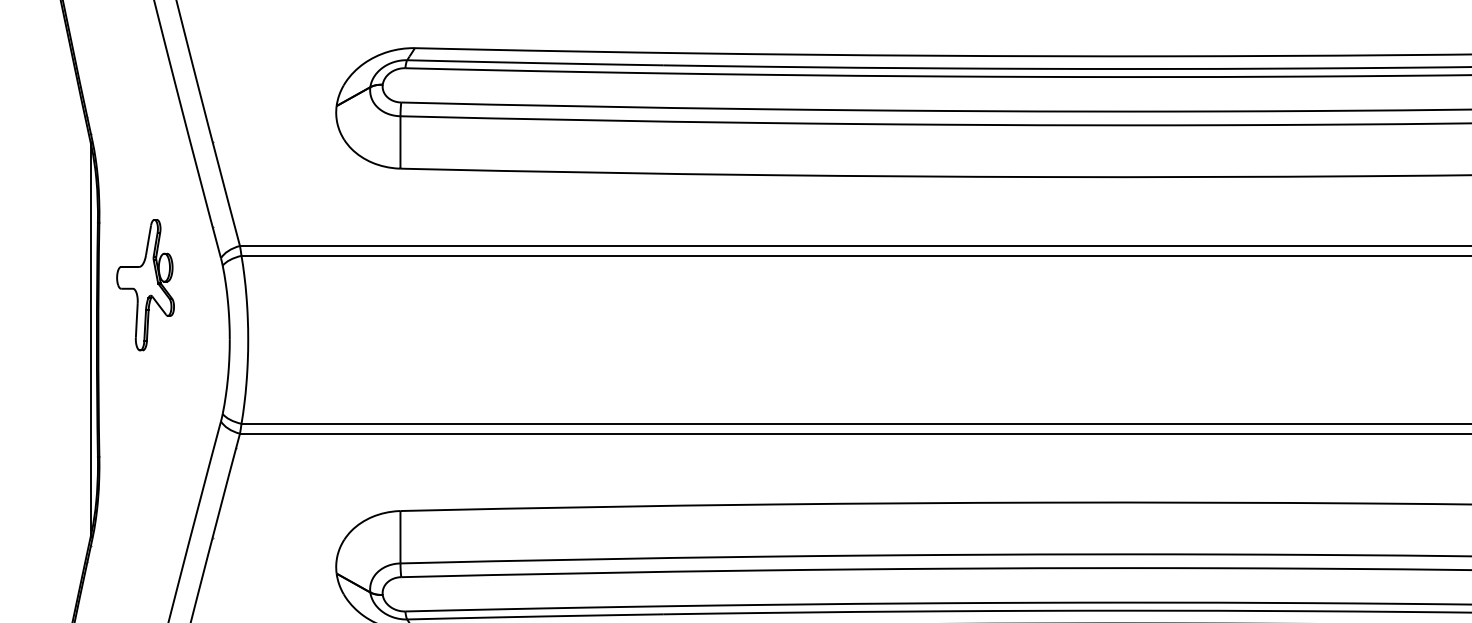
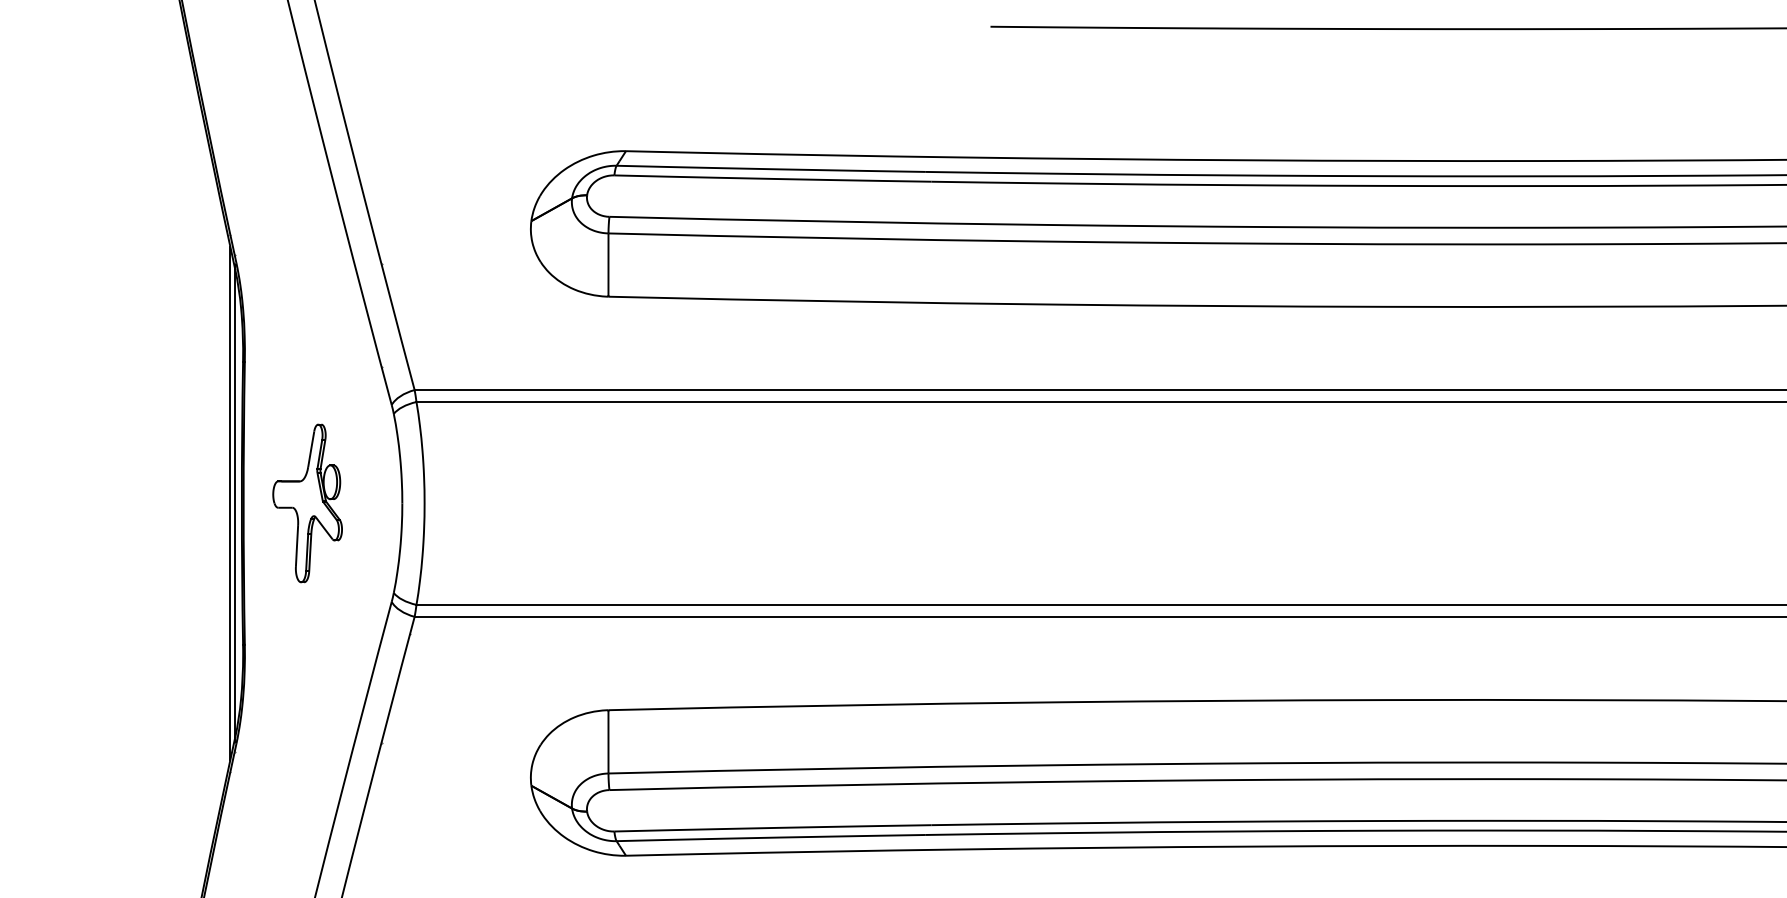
part: (145, 285) -> (307, 503), moved
line: (87, 339) -> (230, 503), added

